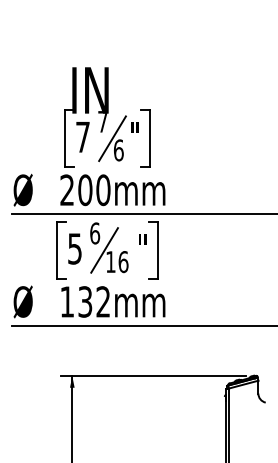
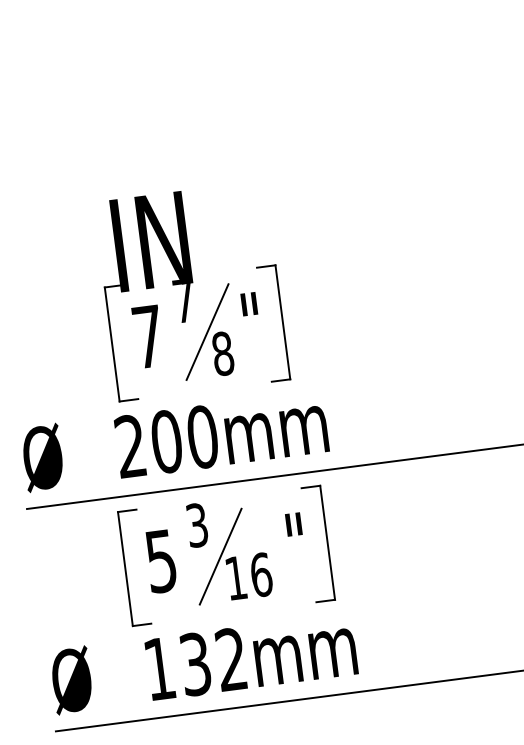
text: (118, 150) -> (222, 354), 6 -> 8
text: (95, 233) -> (198, 525), 6 -> 3

